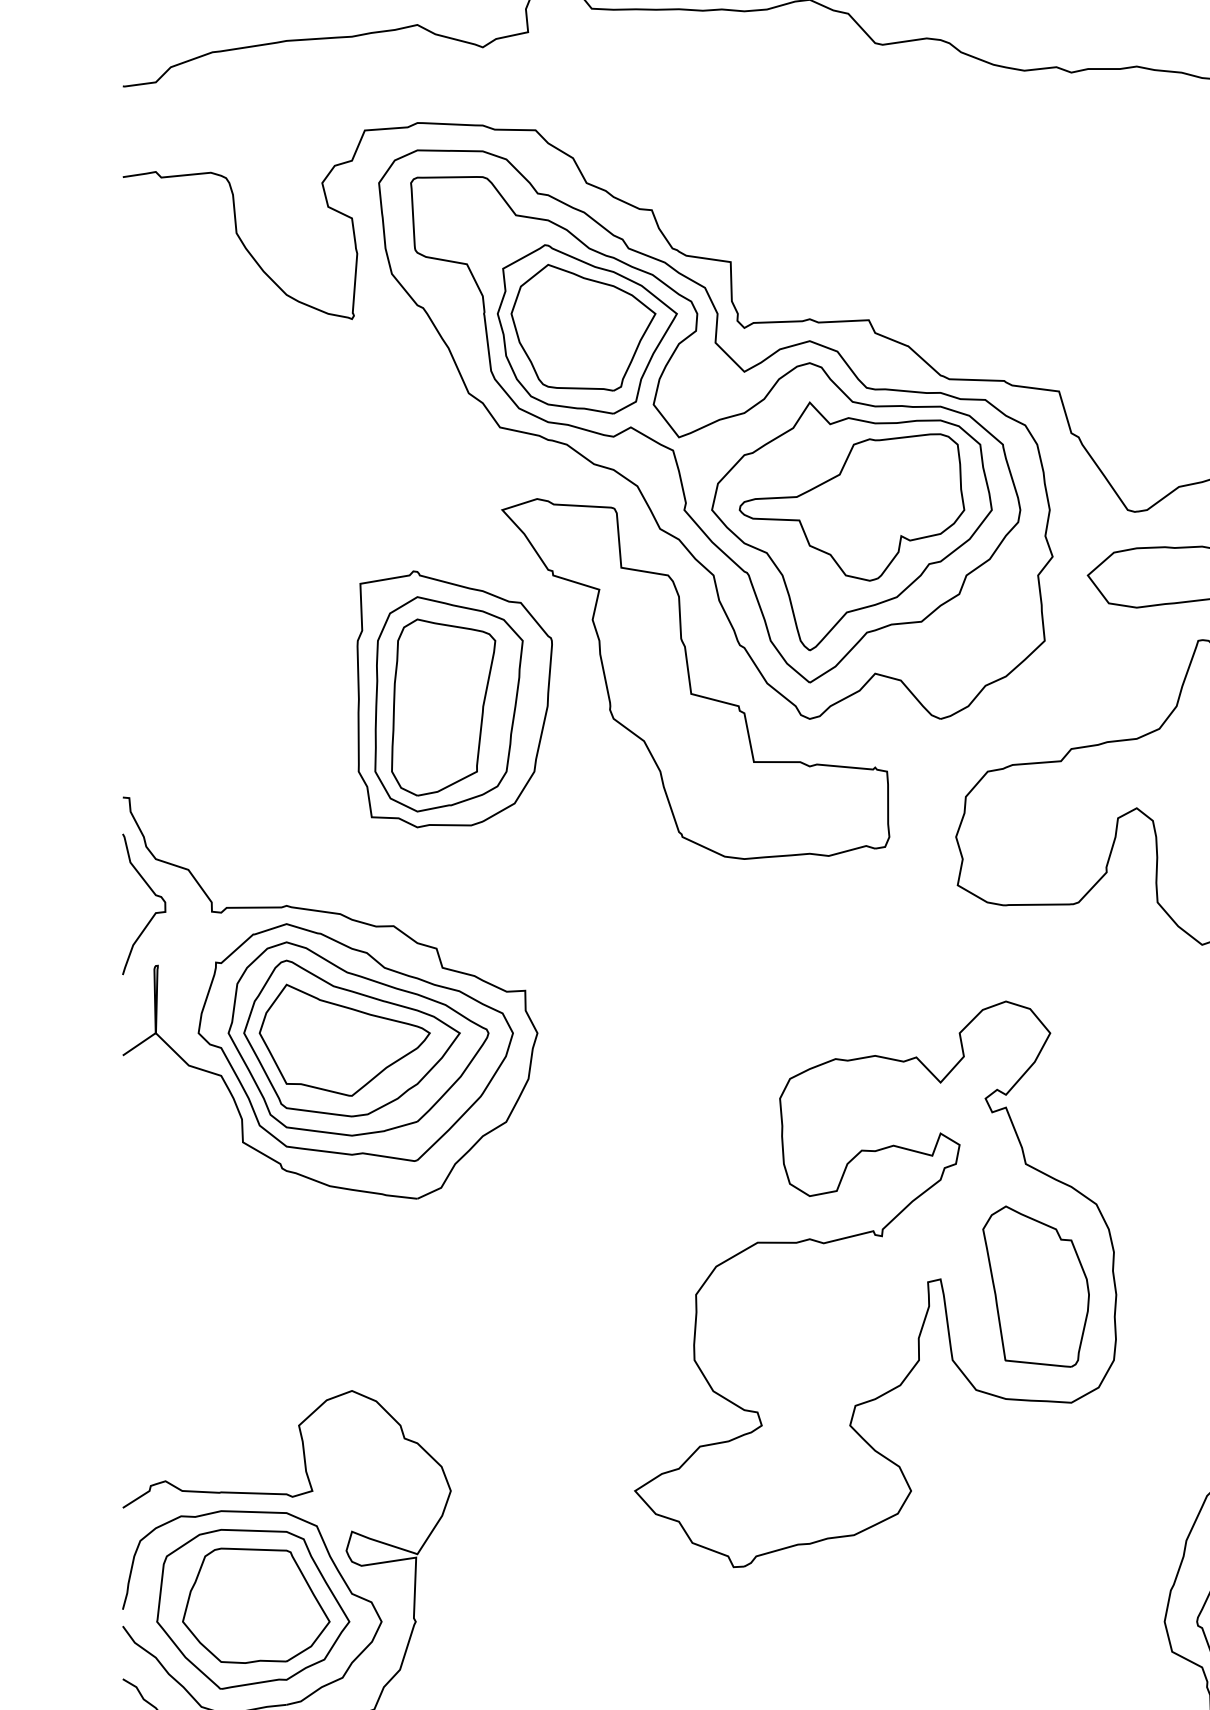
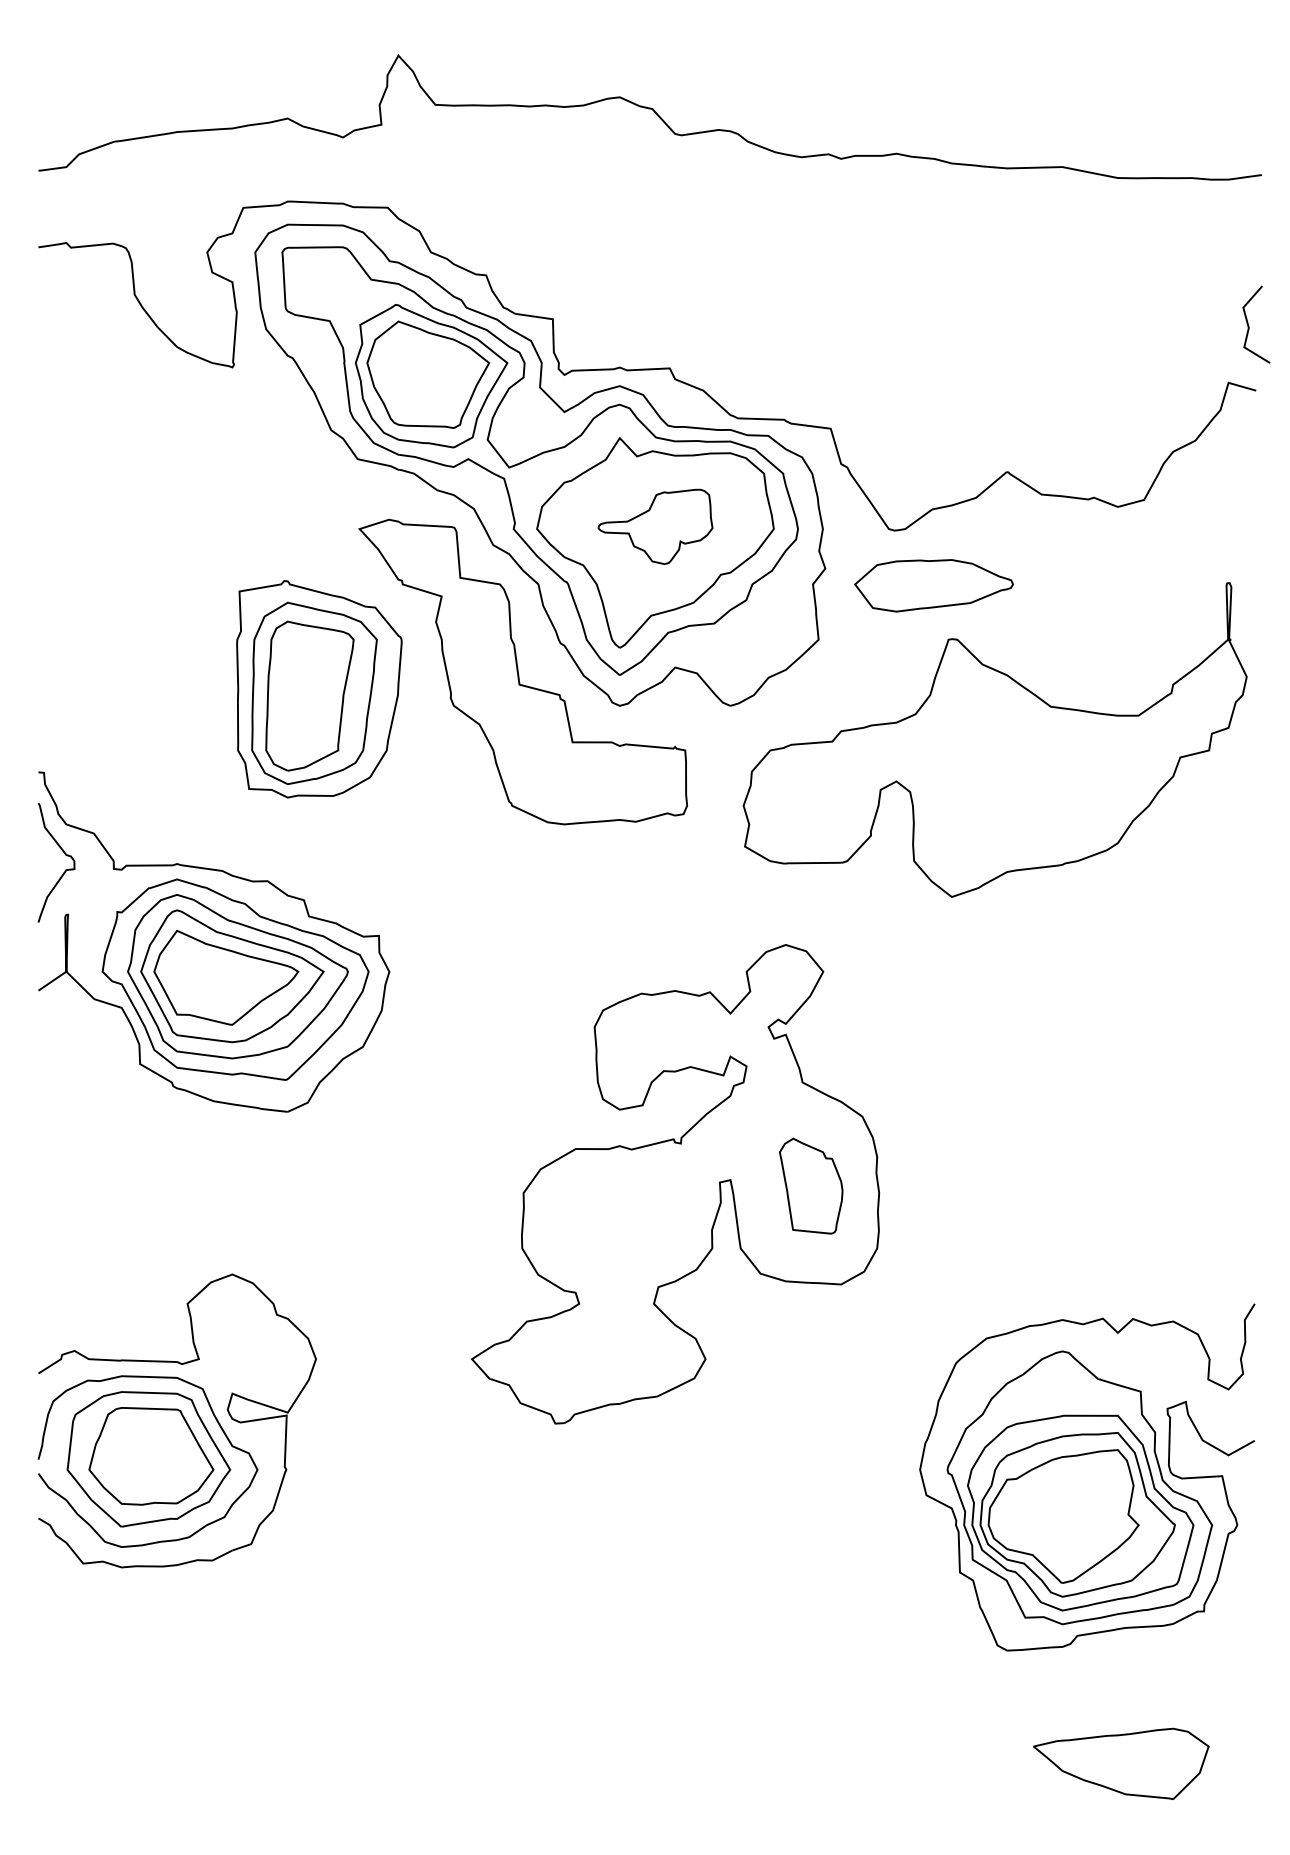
part: (851, 507) -> (655, 526), size x0.6
part: (1035, 1285) -> (810, 1185), size x0.7

